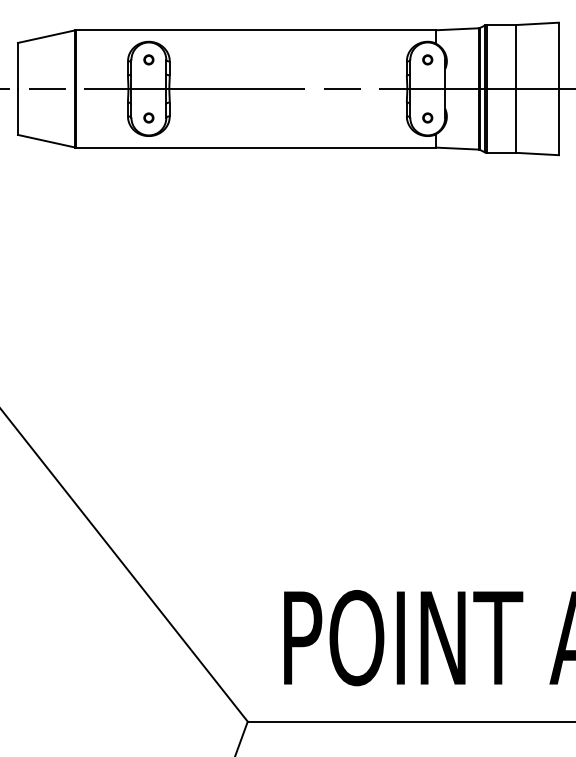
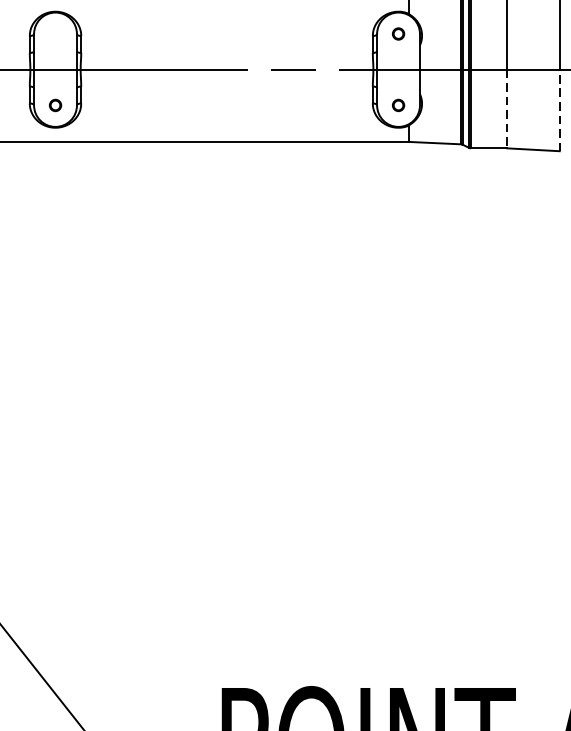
part: (148, 59) -> (55, 33), removed
line: (516, 120) -> (507, 108), solid -> dashed
line: (558, 121) -> (559, 109), solid -> dashed

